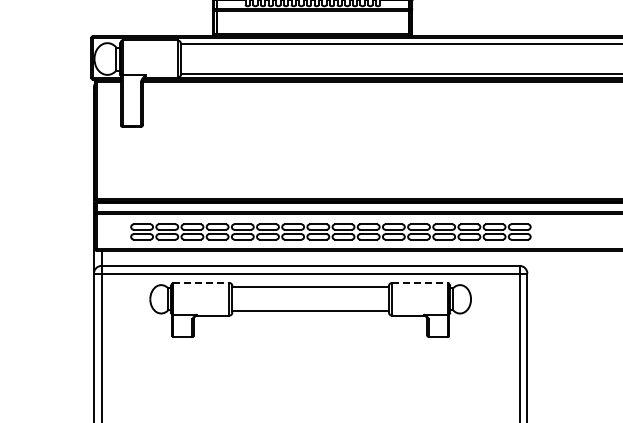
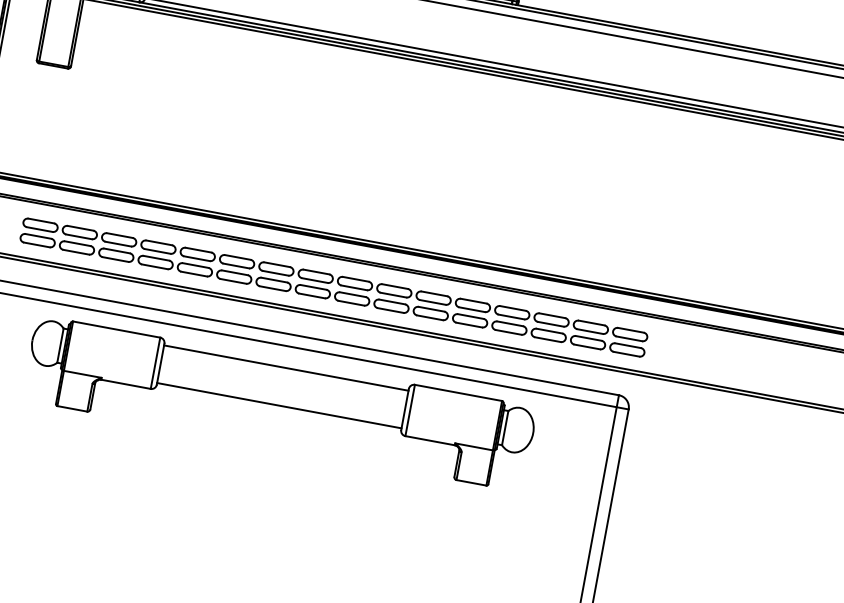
line: (201, 282) -> (117, 329), dashed -> solid
line: (420, 282) -> (459, 392), dashed -> solid

